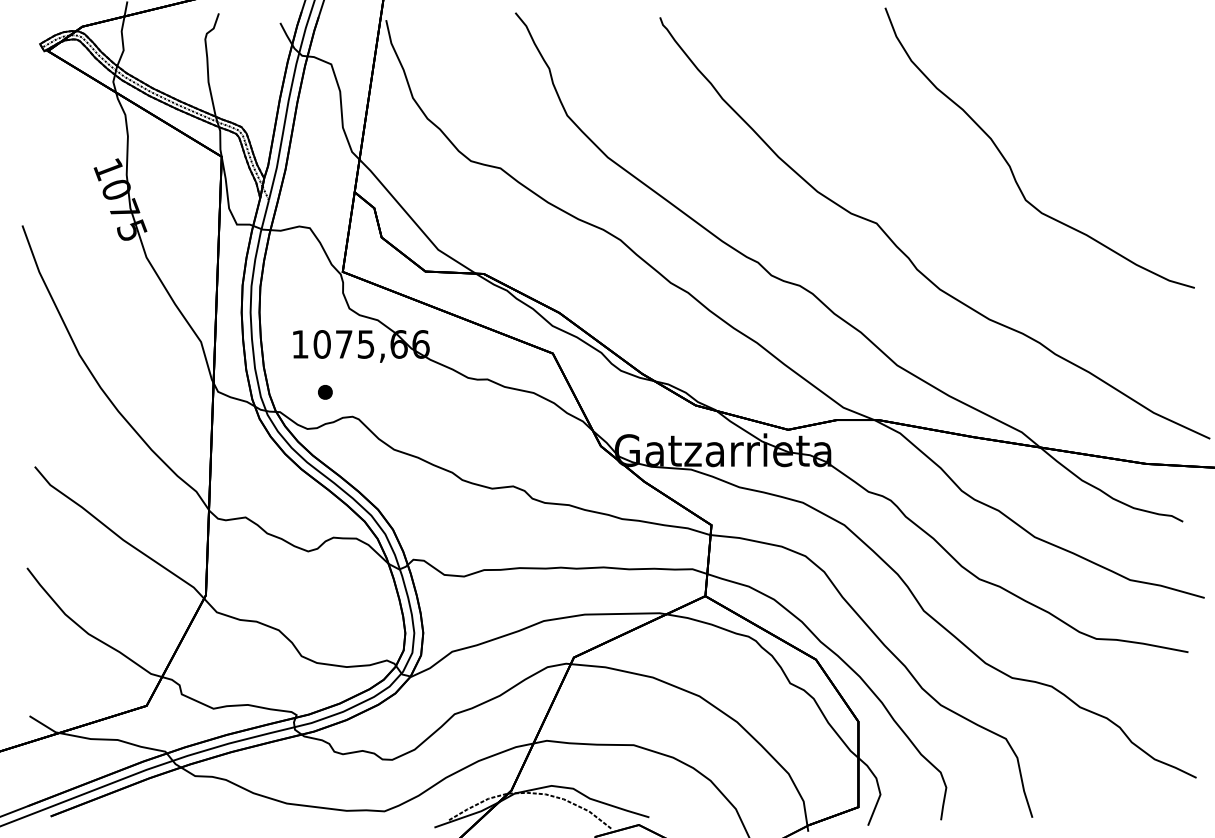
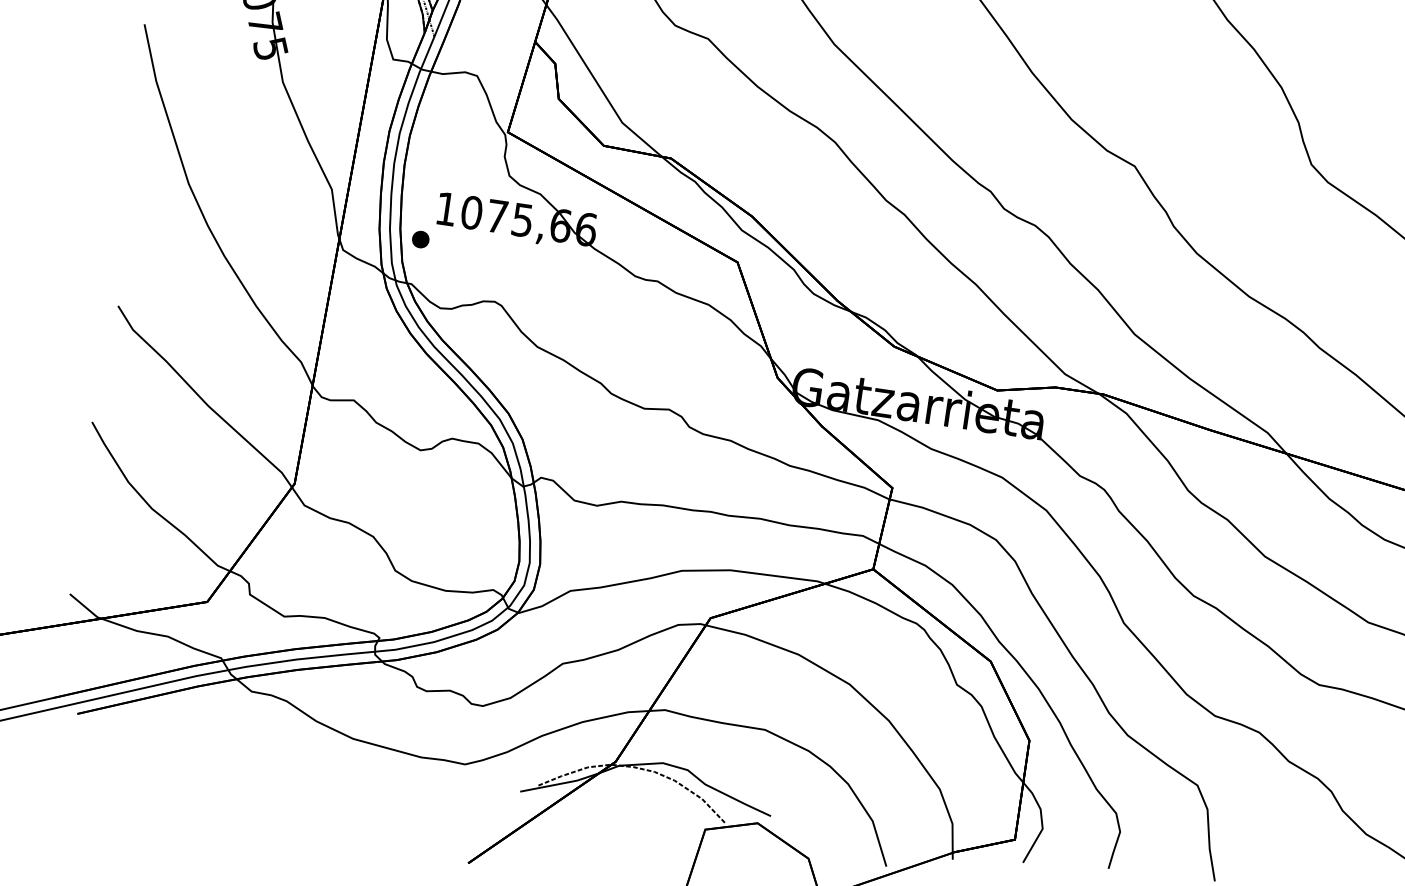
part: (325, 392) -> (420, 239), moved

